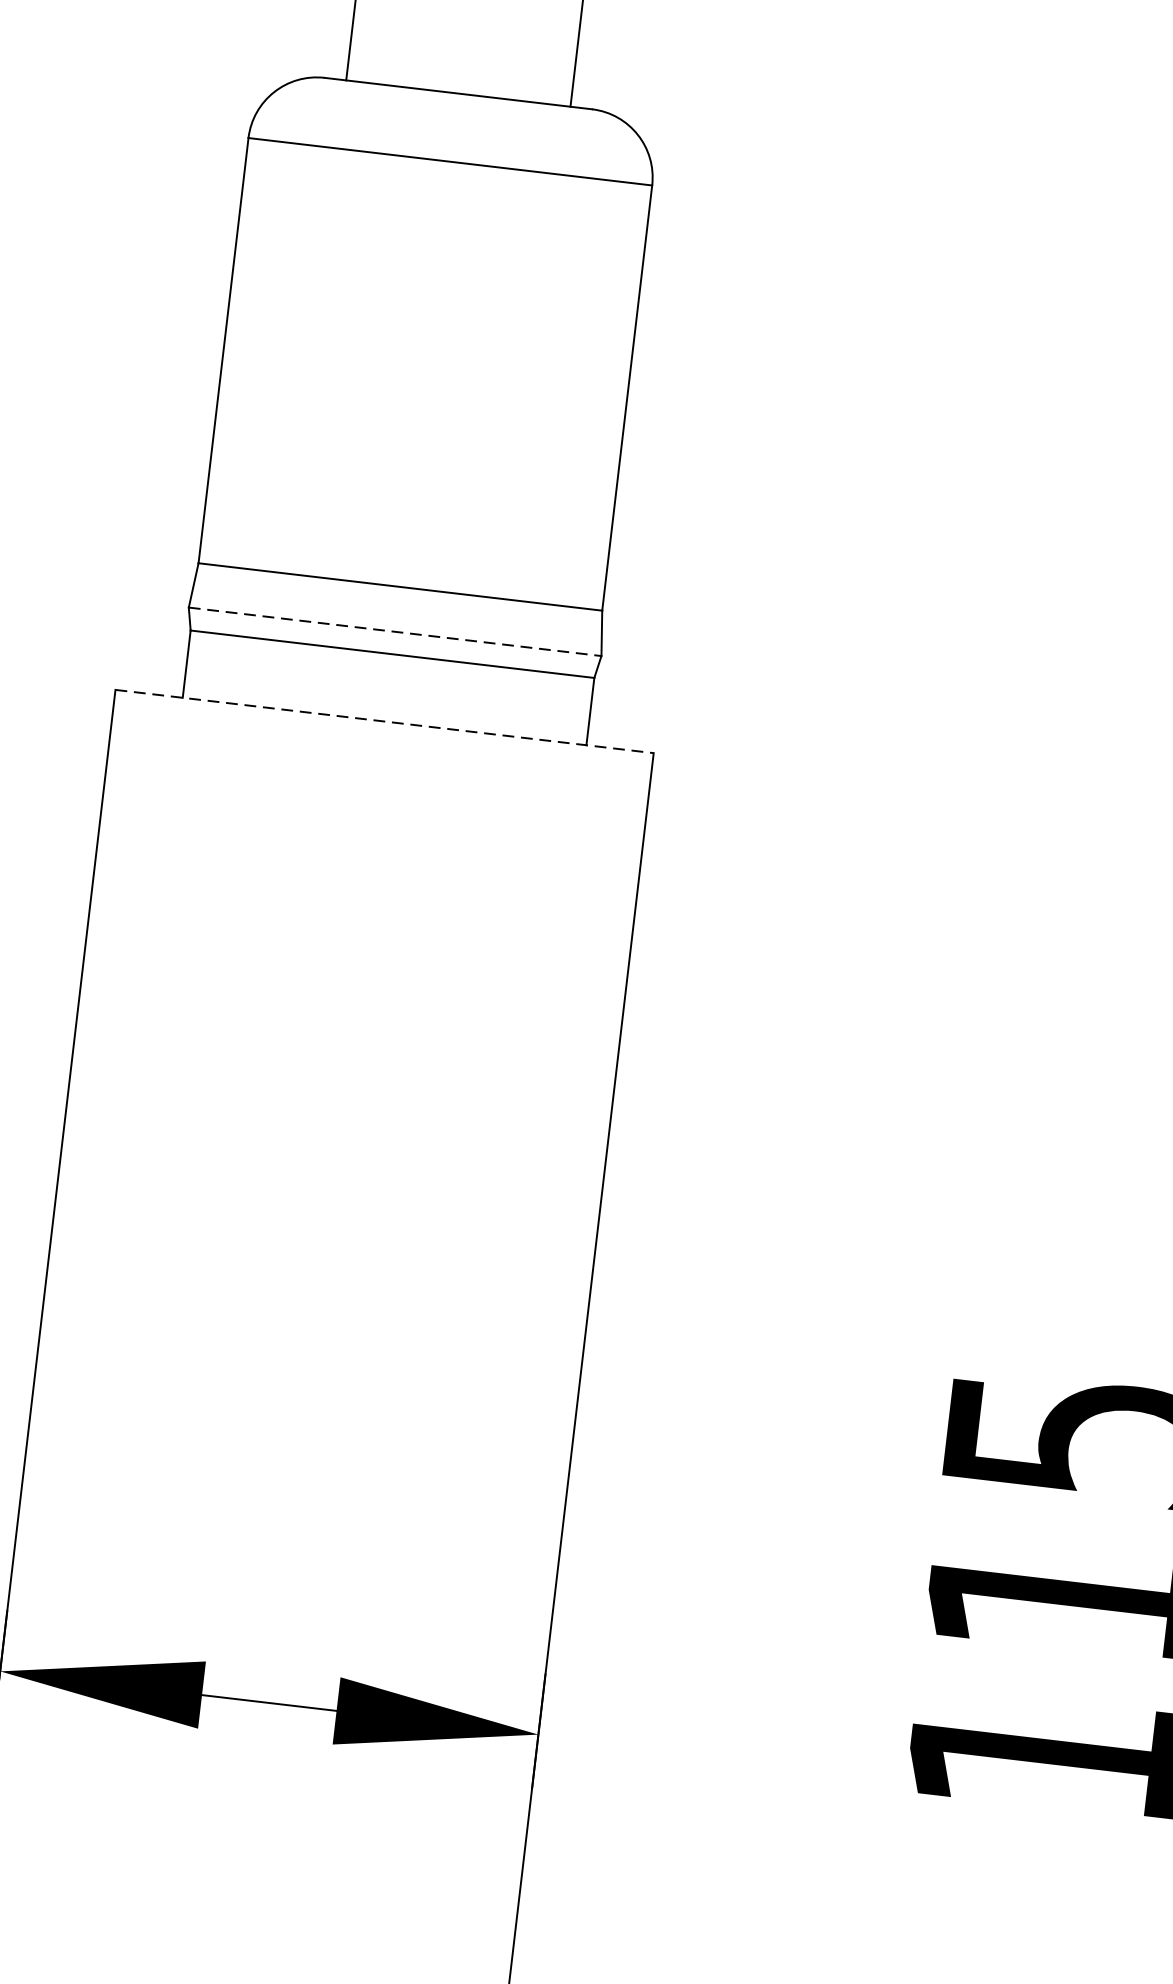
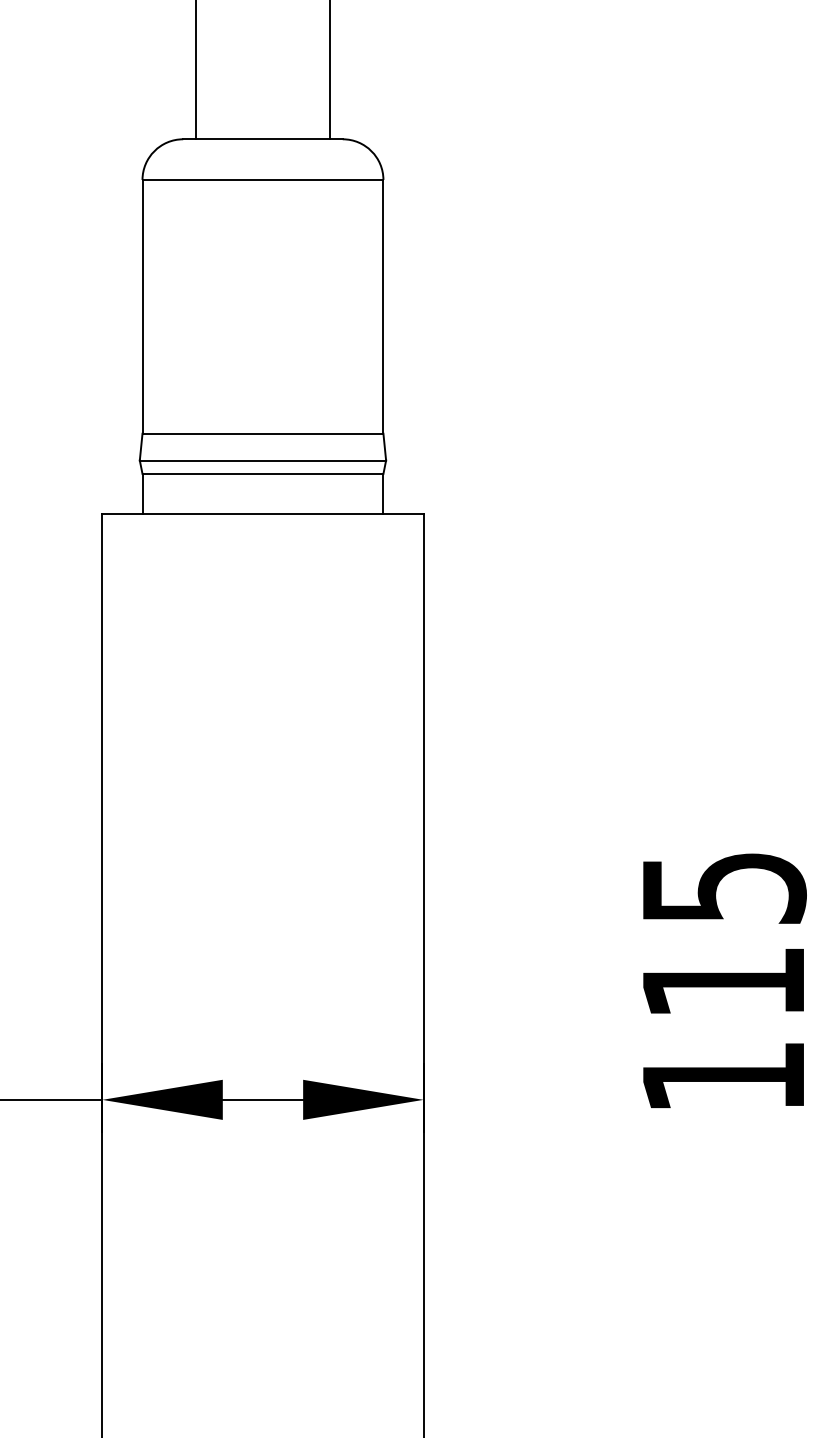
line: (396, 631) -> (263, 460), dashed -> solid
line: (383, 722) -> (262, 514), dashed -> solid

